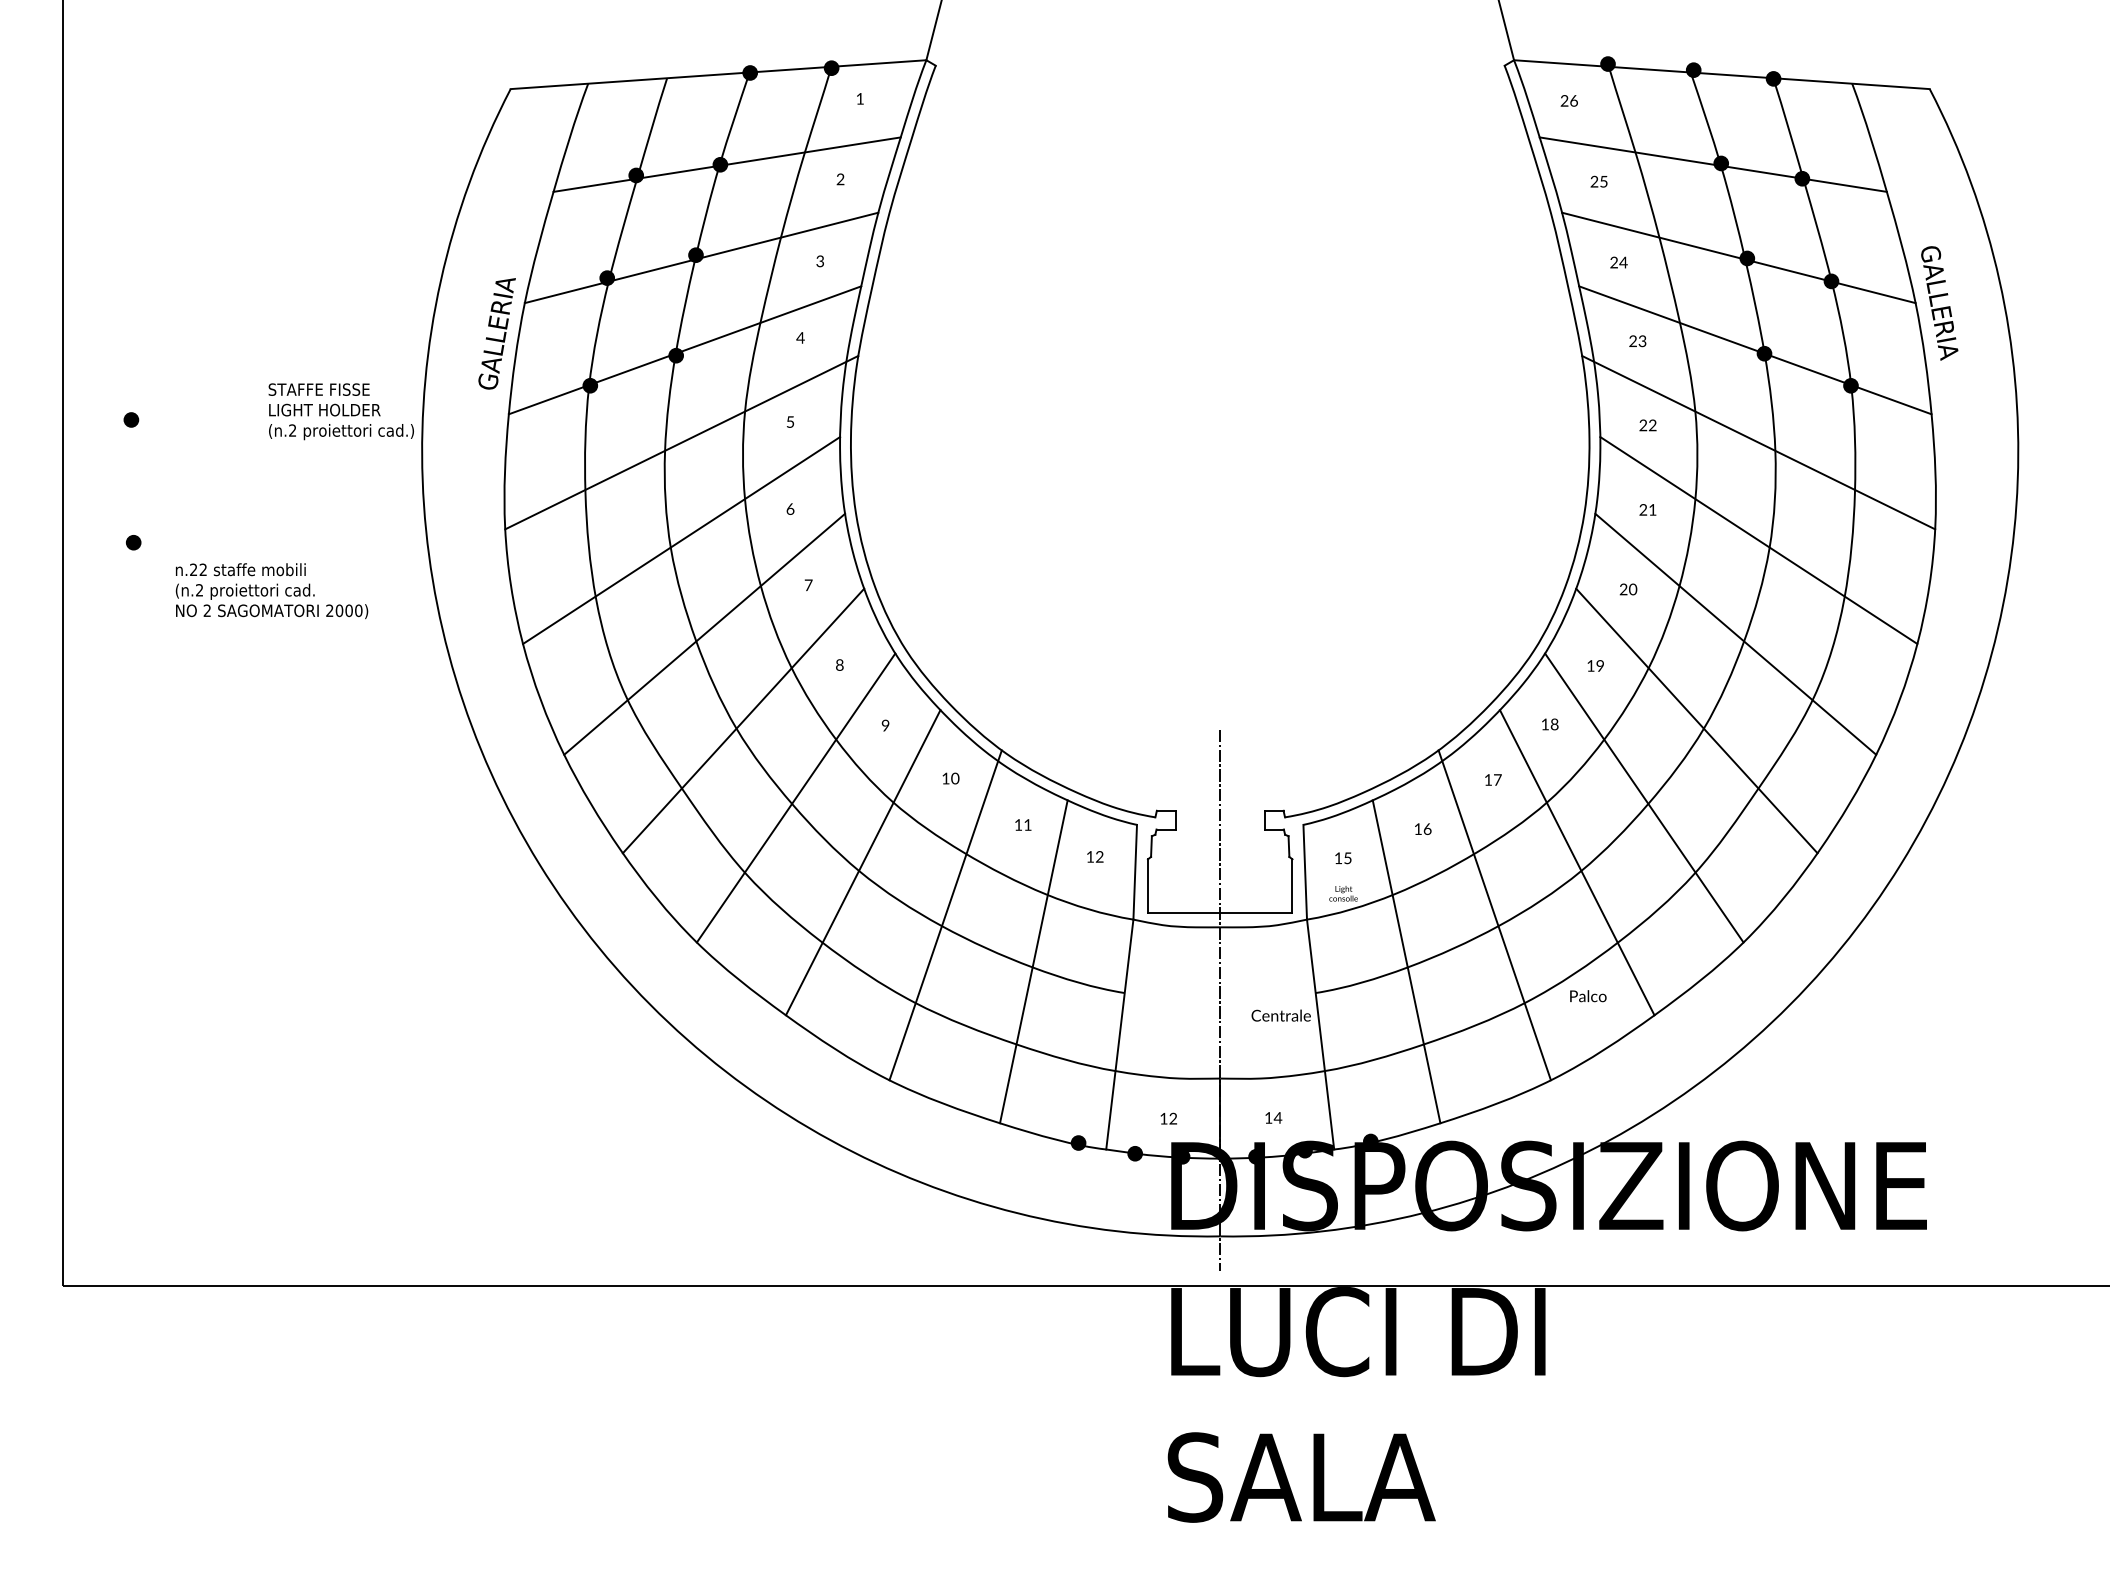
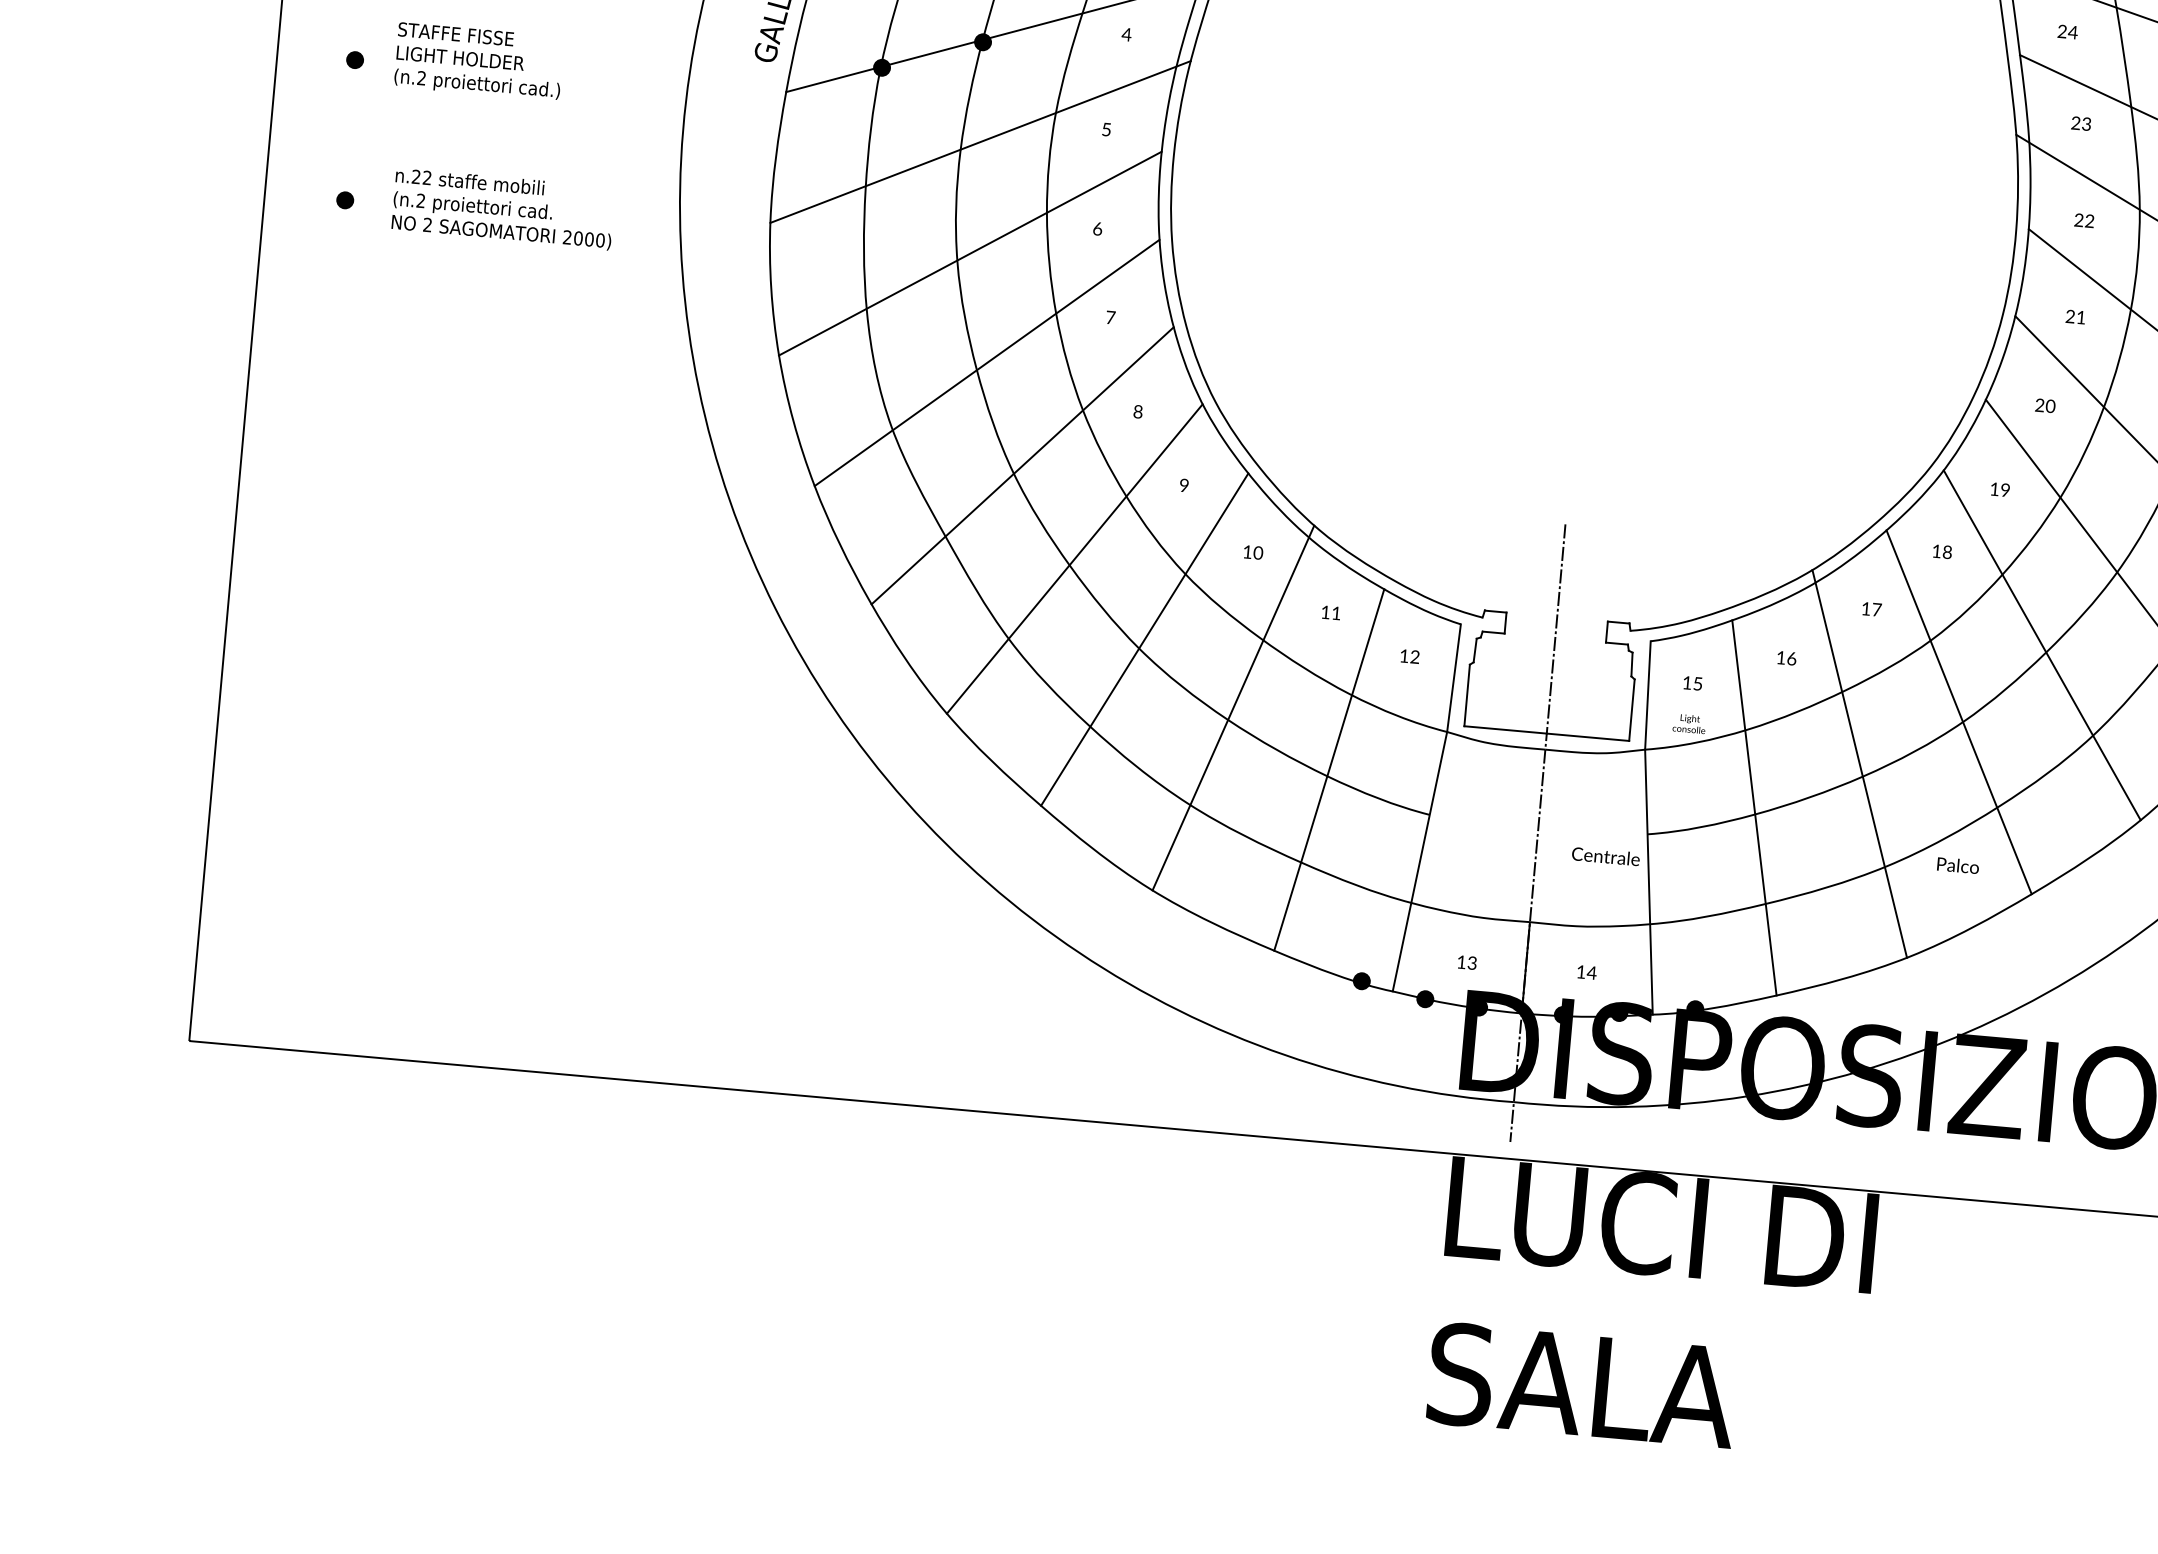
text: (340, 411) -> (478, 61), moved
text: (271, 591) -> (502, 209), moved
text: (1173, 1120) -> (1472, 965), 12 -> 13

